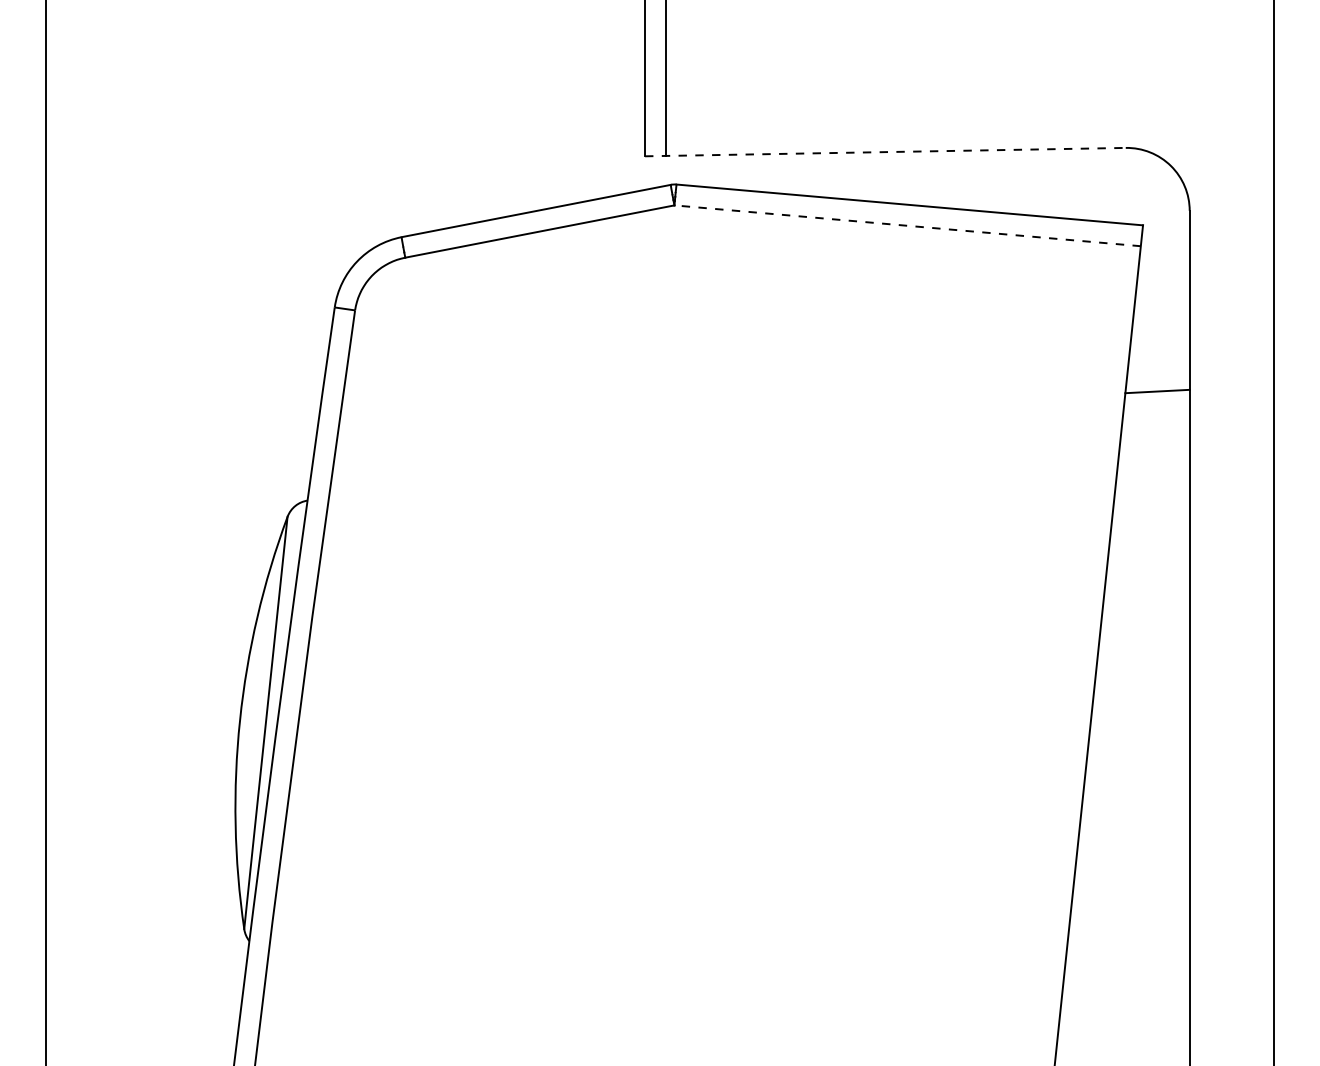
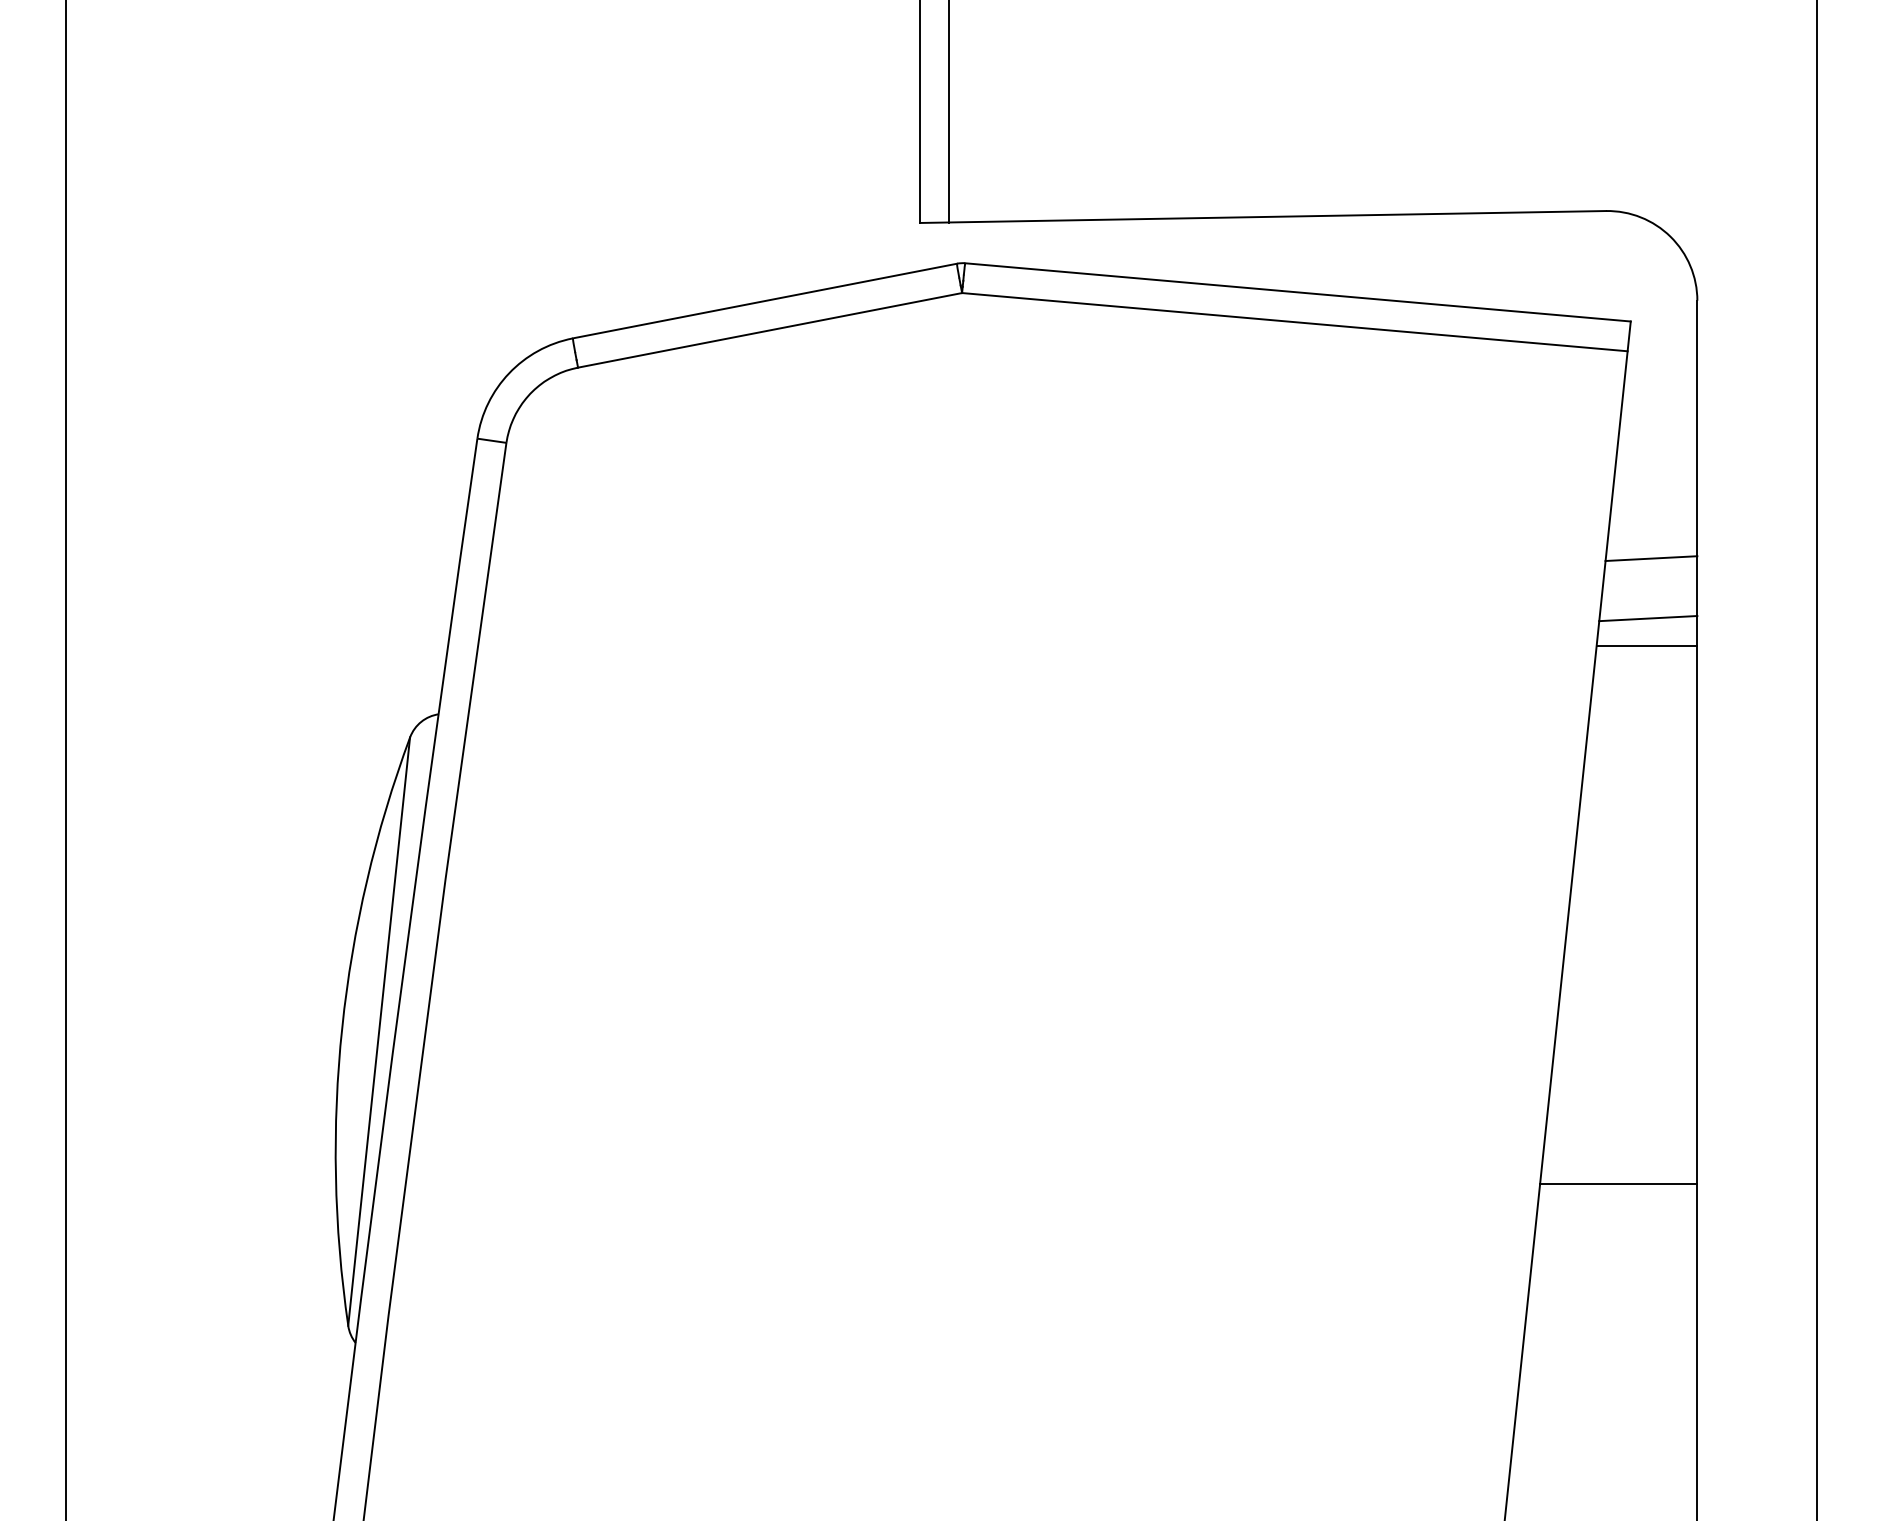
line: (885, 152) -> (1263, 217), dashed -> solid
line: (907, 226) -> (1294, 322), dashed -> solid
line: (1155, 433) -> (1648, 618), added
line: (1154, 452) -> (1646, 645), added
line: (1134, 829) -> (1618, 1183), added

